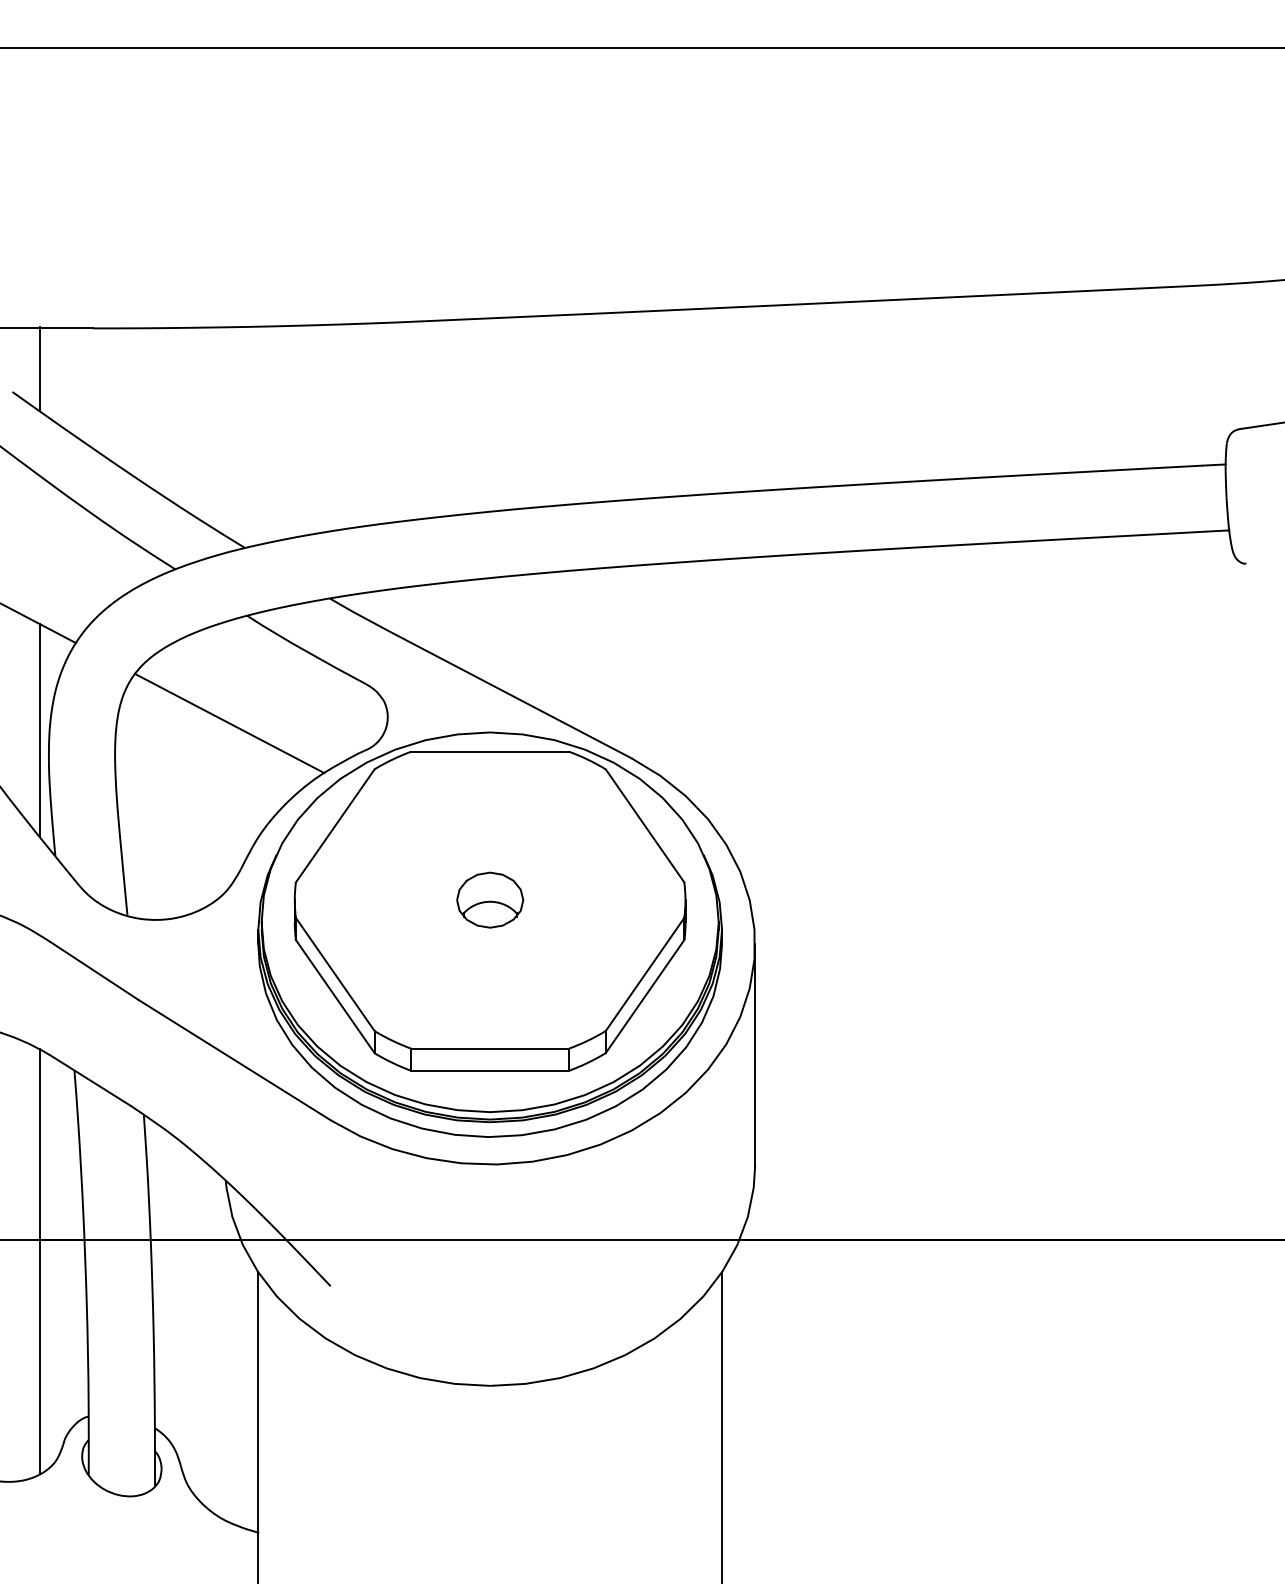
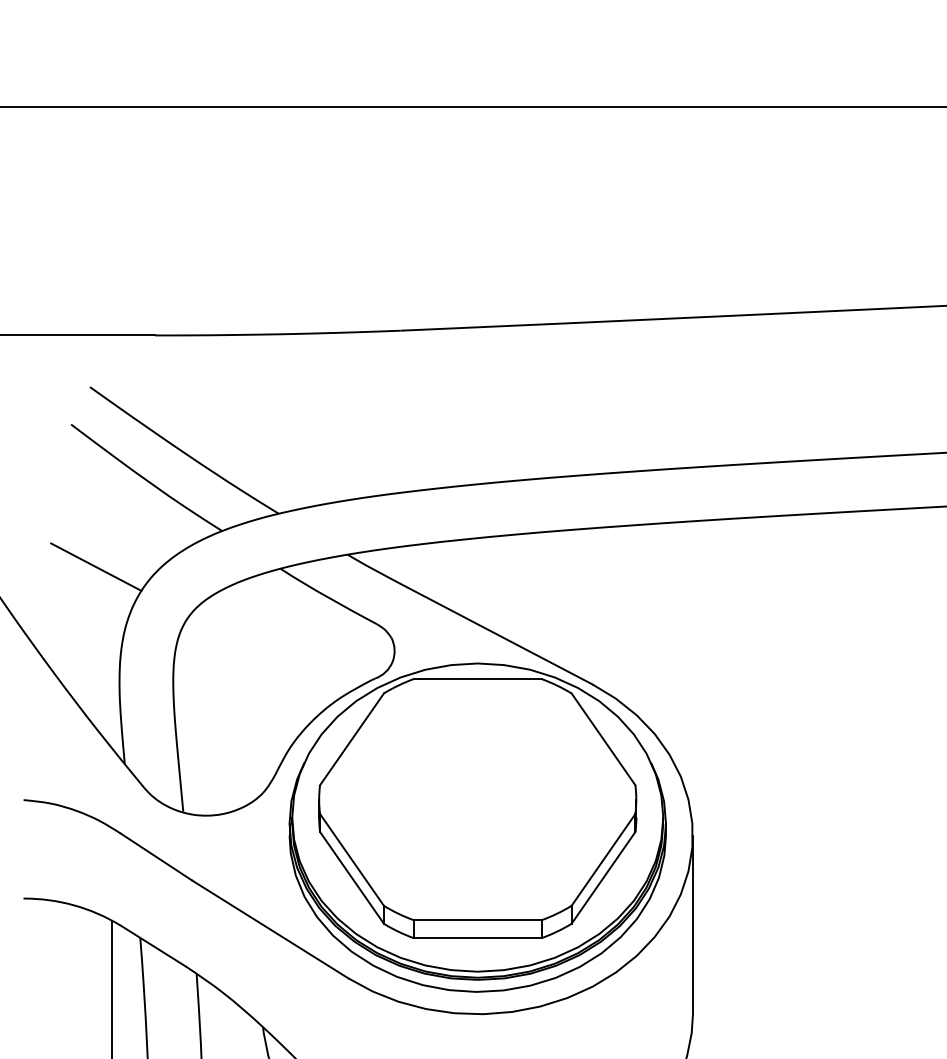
line: (39, 368) -> (111, 368), removed
line: (229, 723) -> (266, 656), removed
line: (39, 729) -> (111, 661), removed
part: (490, 899) -> (478, 799), removed

